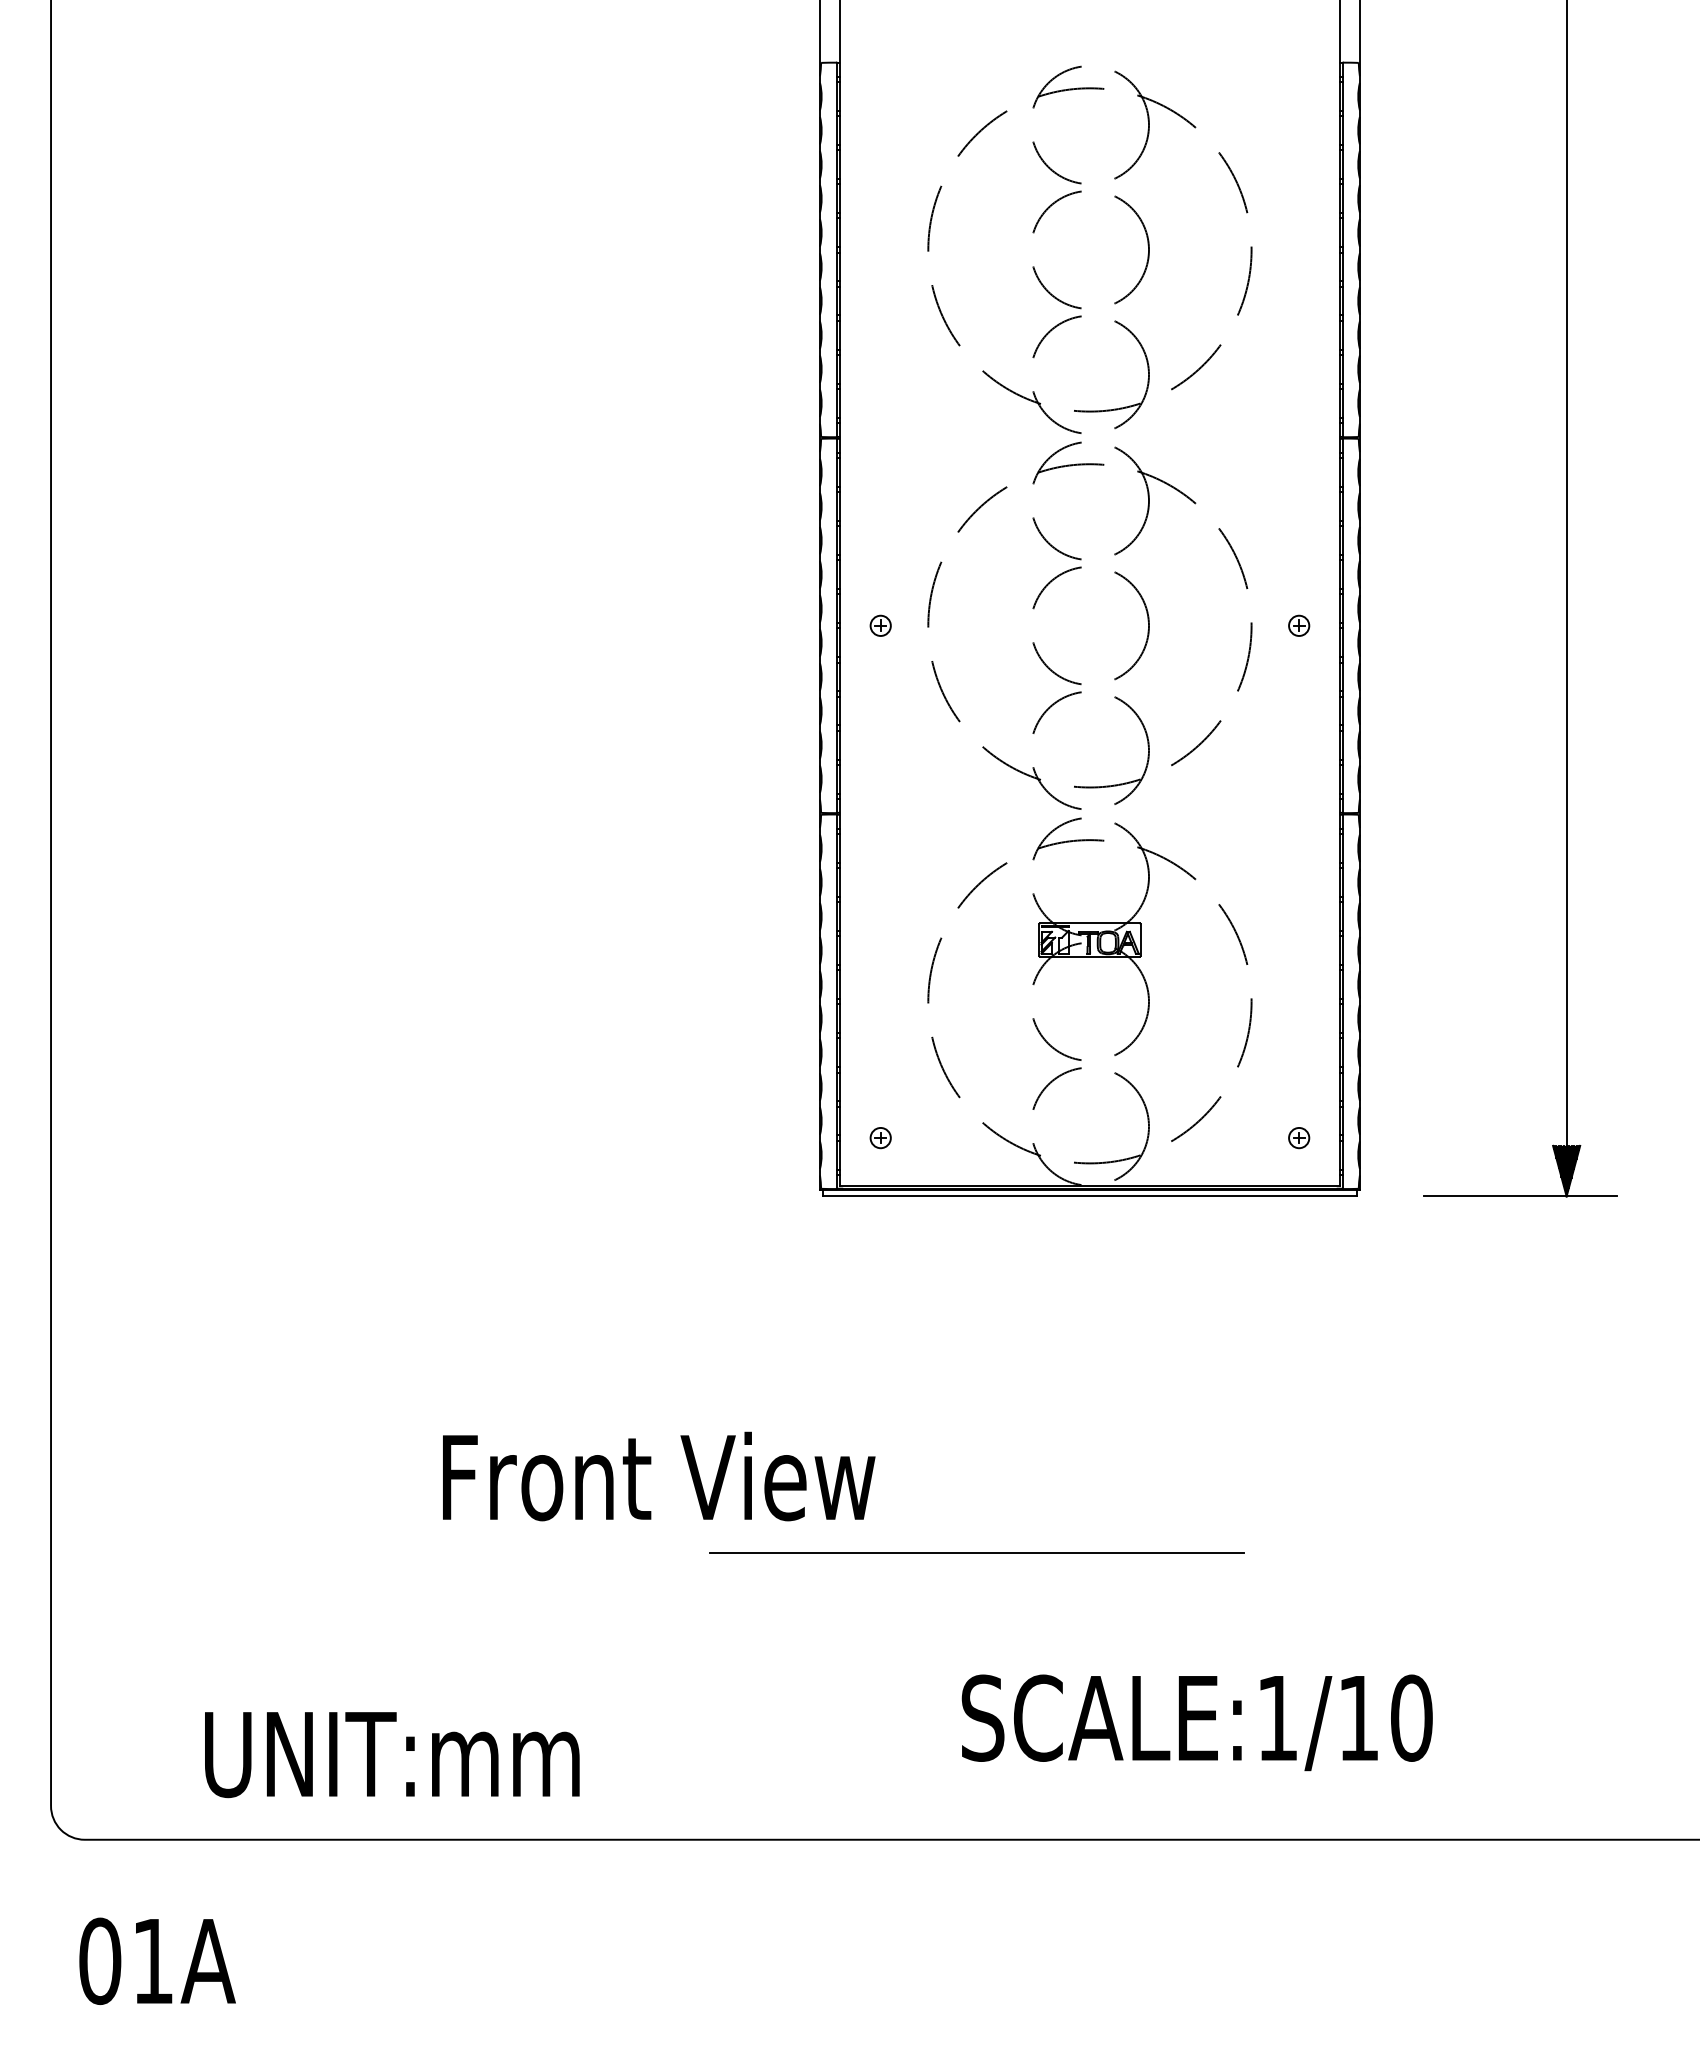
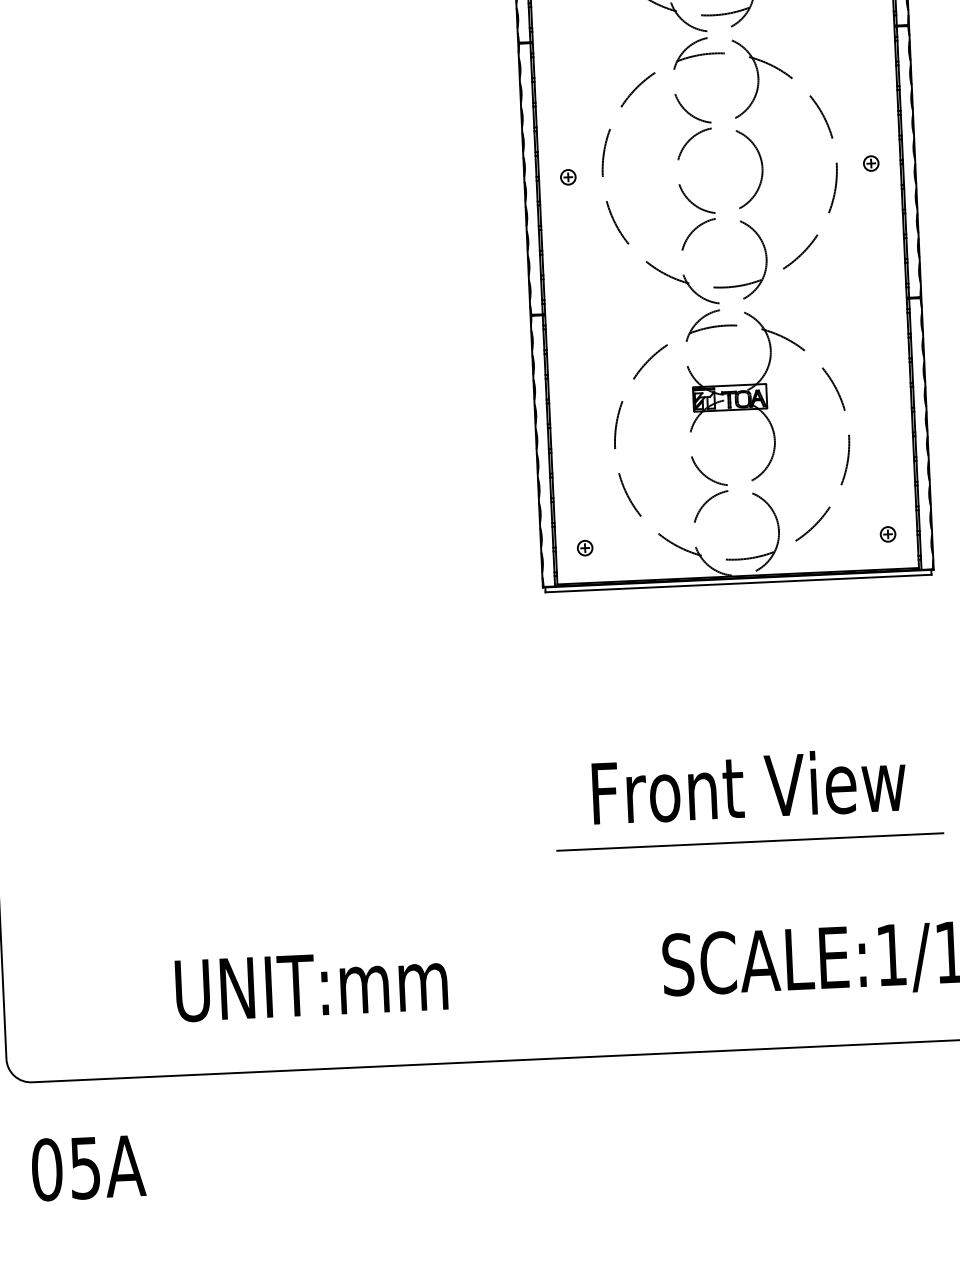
text: (659, 1476) -> (749, 786), moved
line: (976, 1552) -> (749, 841), moved
text: (392, 1755) -> (311, 985), moved
text: (152, 1962) -> (85, 1168), 01A -> 05A

